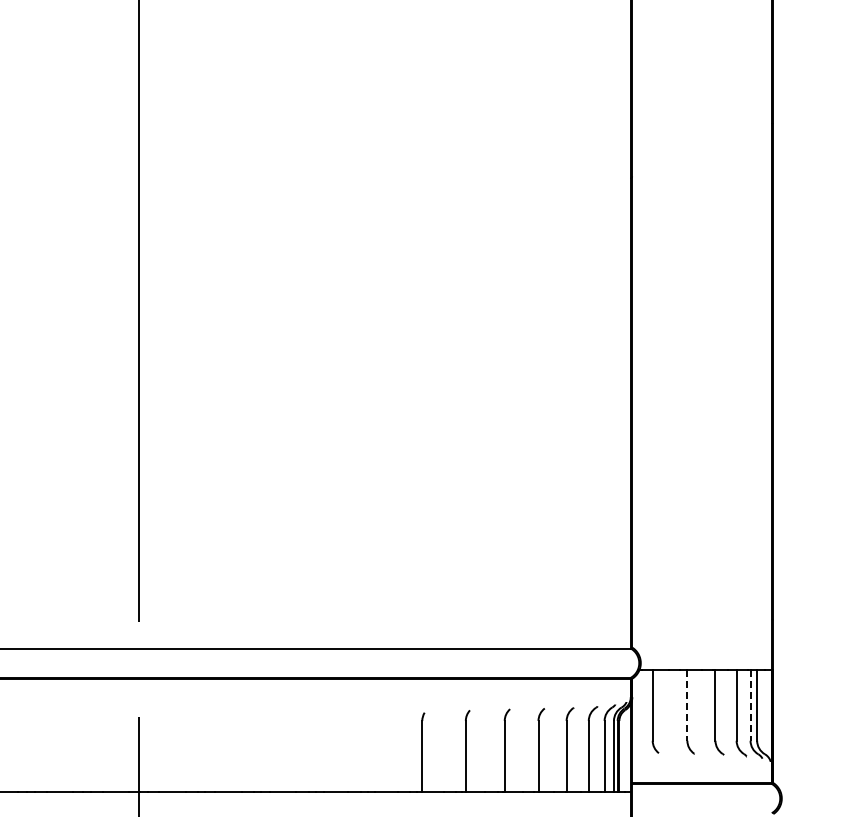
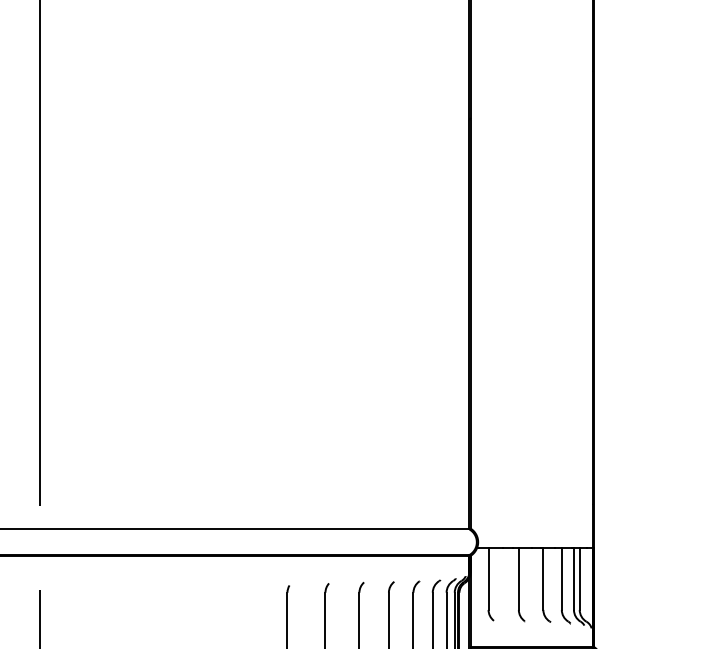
line: (687, 705) -> (518, 579), dashed -> solid
line: (750, 705) -> (573, 579), dashed -> solid

